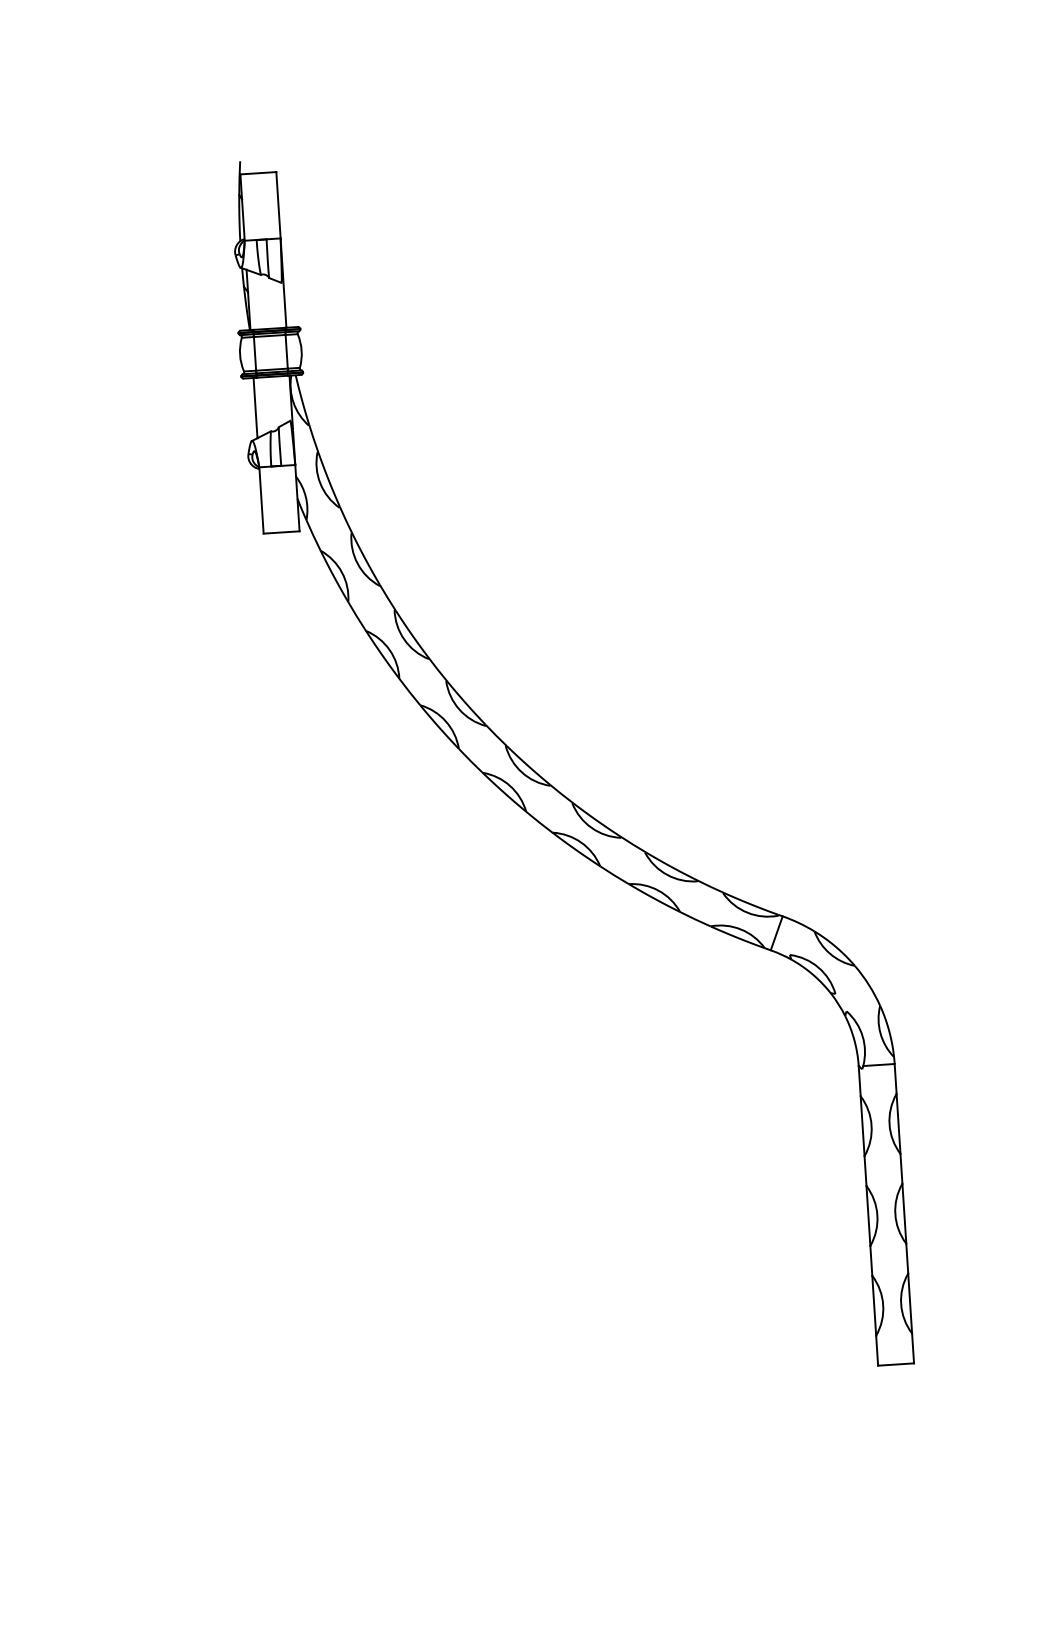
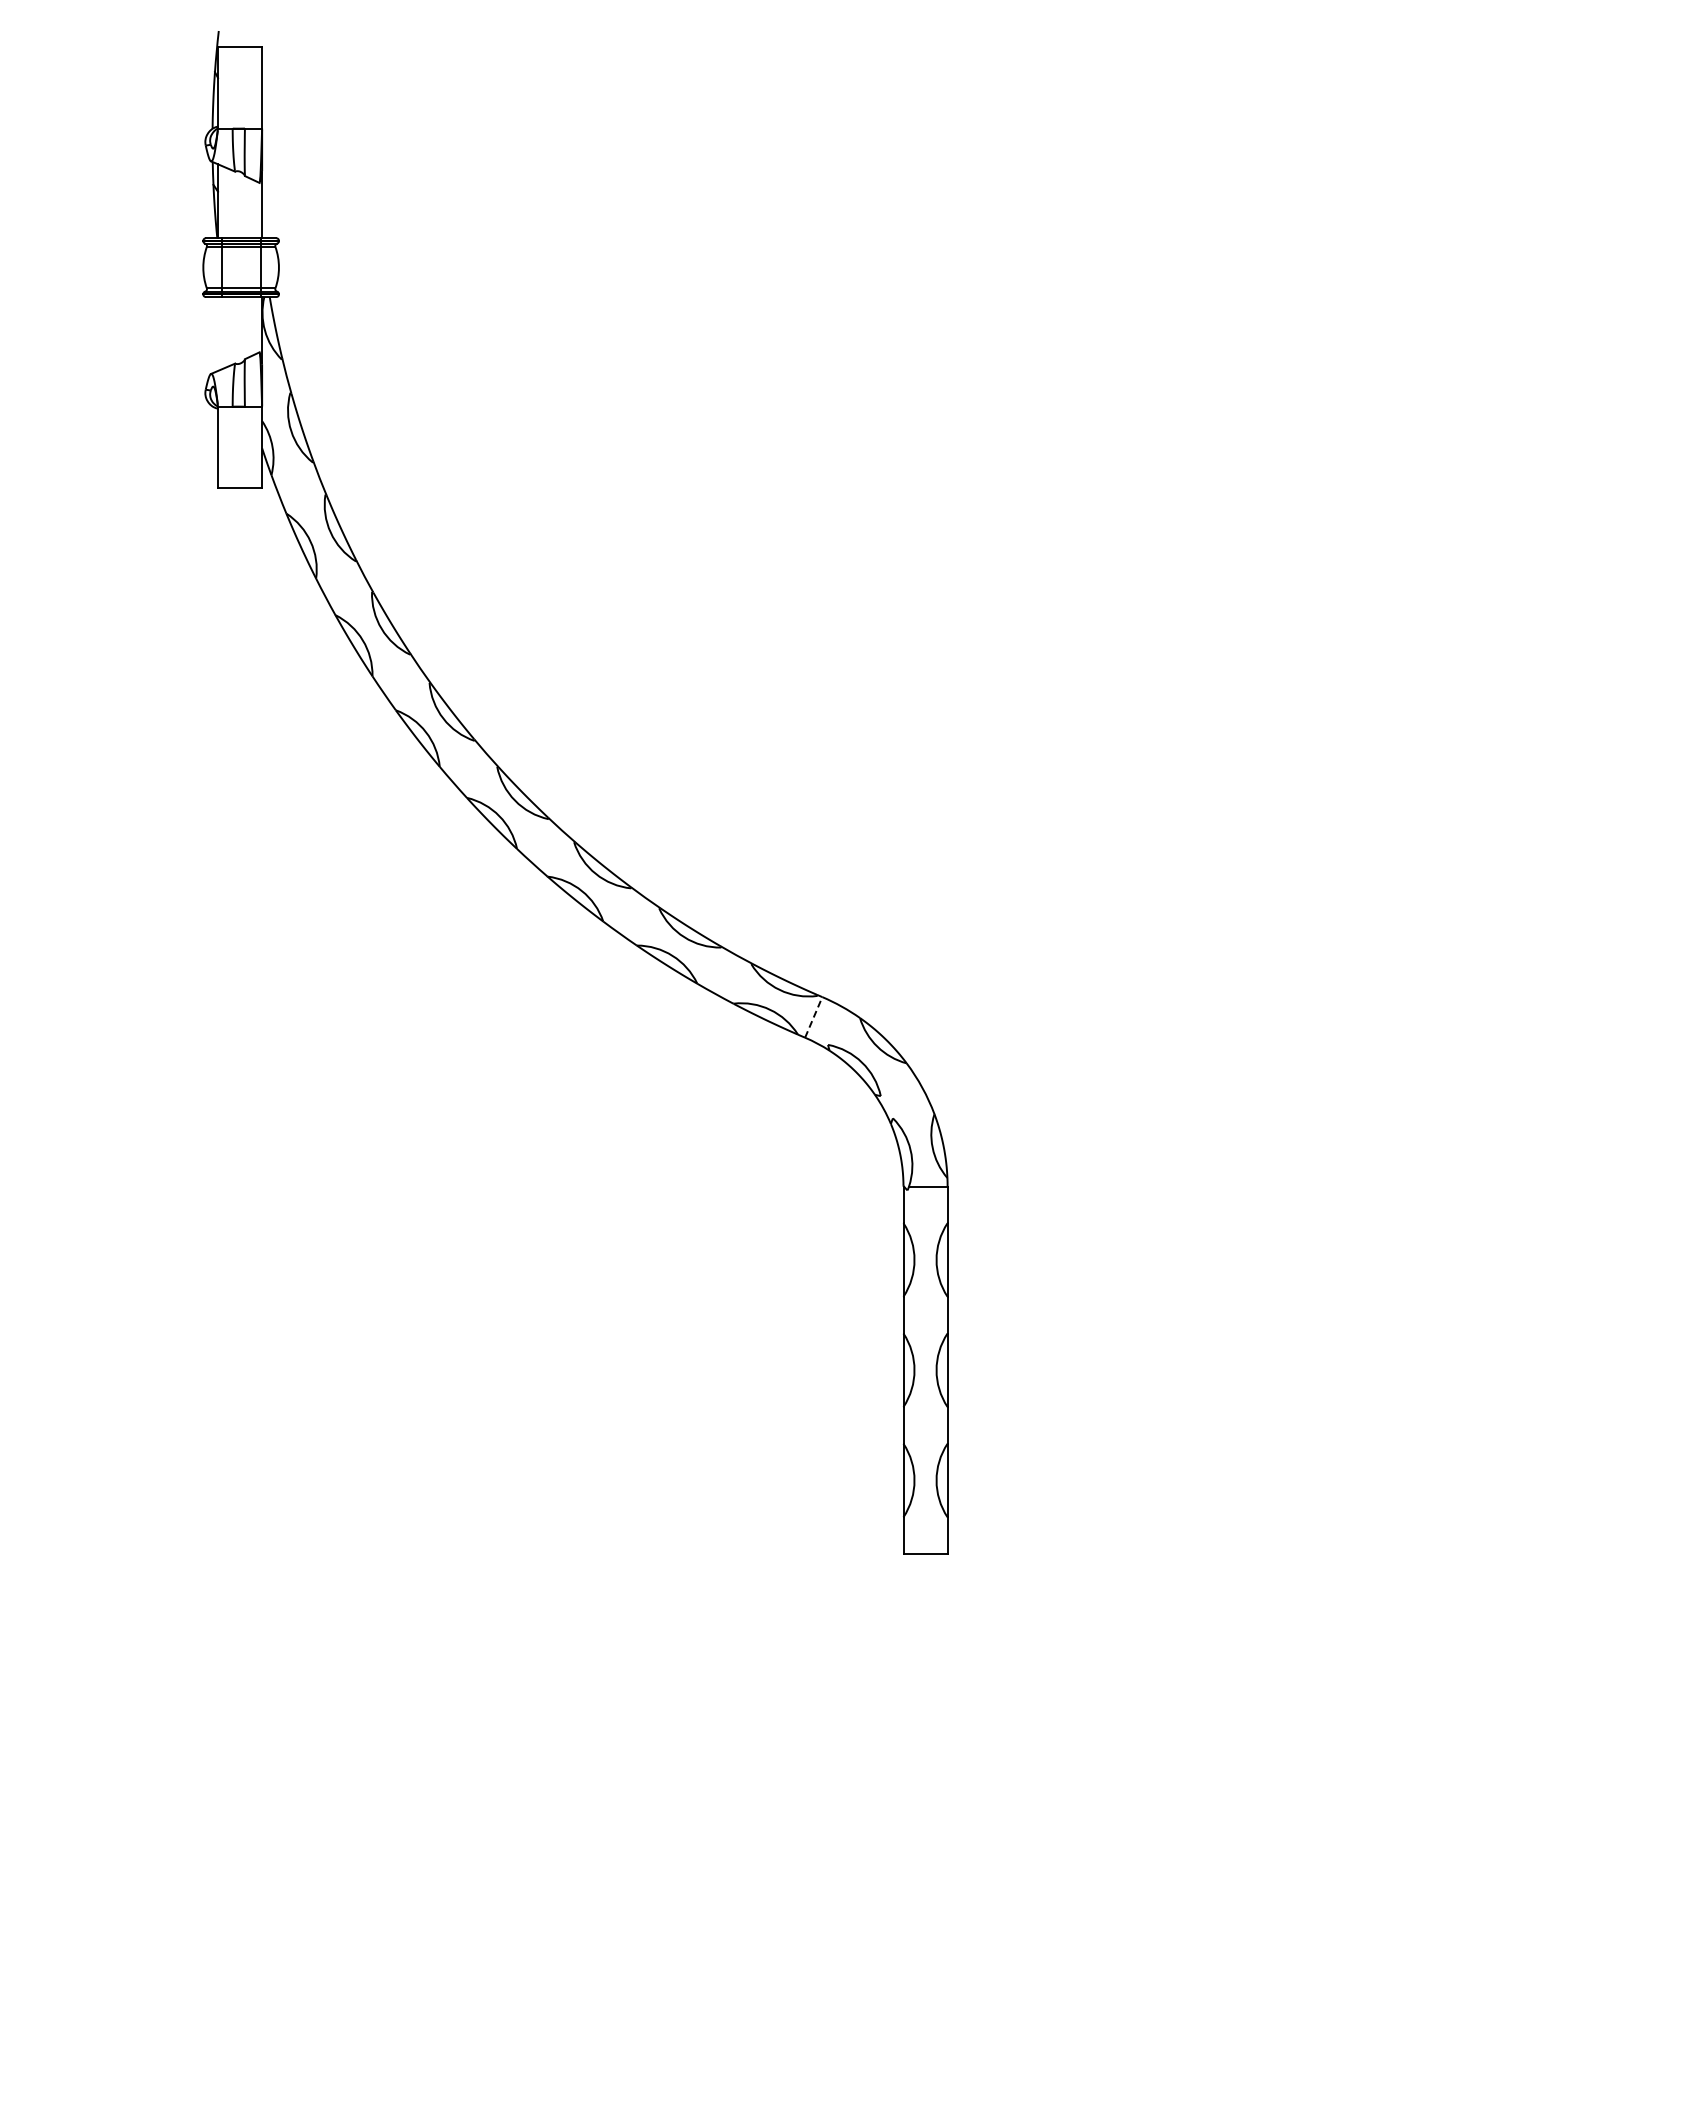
line: (255, 408) -> (218, 334), removed
line: (776, 932) -> (813, 1016), solid -> dashed

